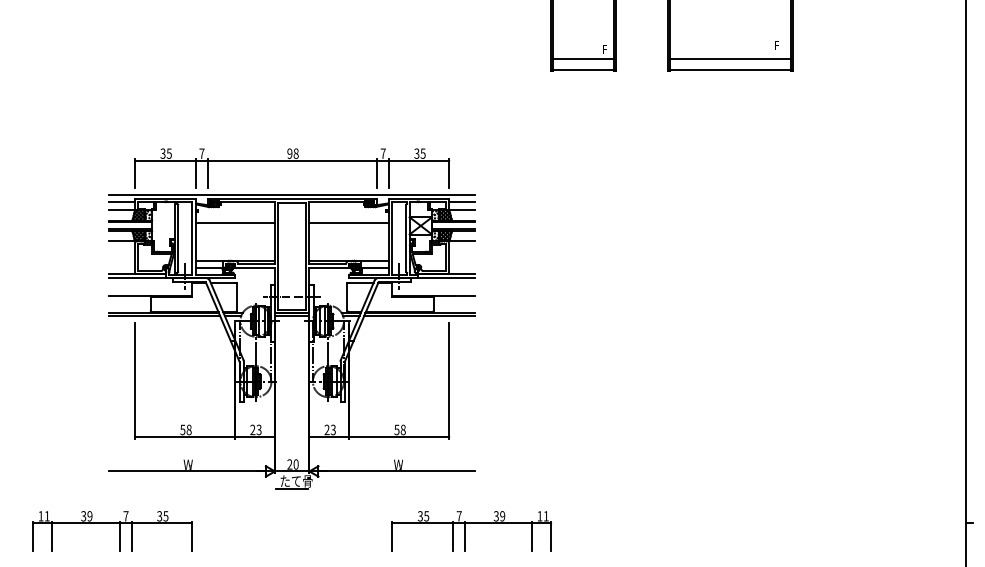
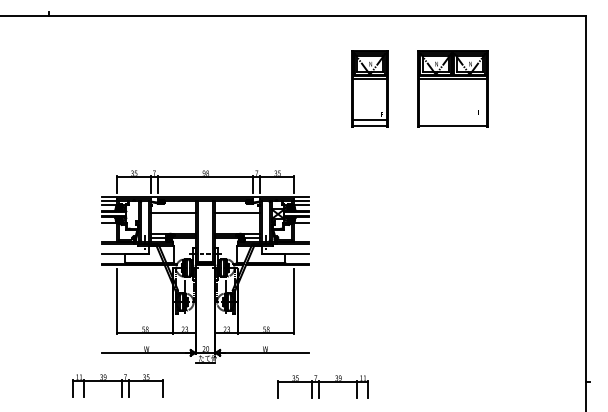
line: (729, 58) -> (452, 119), removed
part: (111, 530) -> (117, 385), moved
part: (471, 530) -> (322, 386), moved

